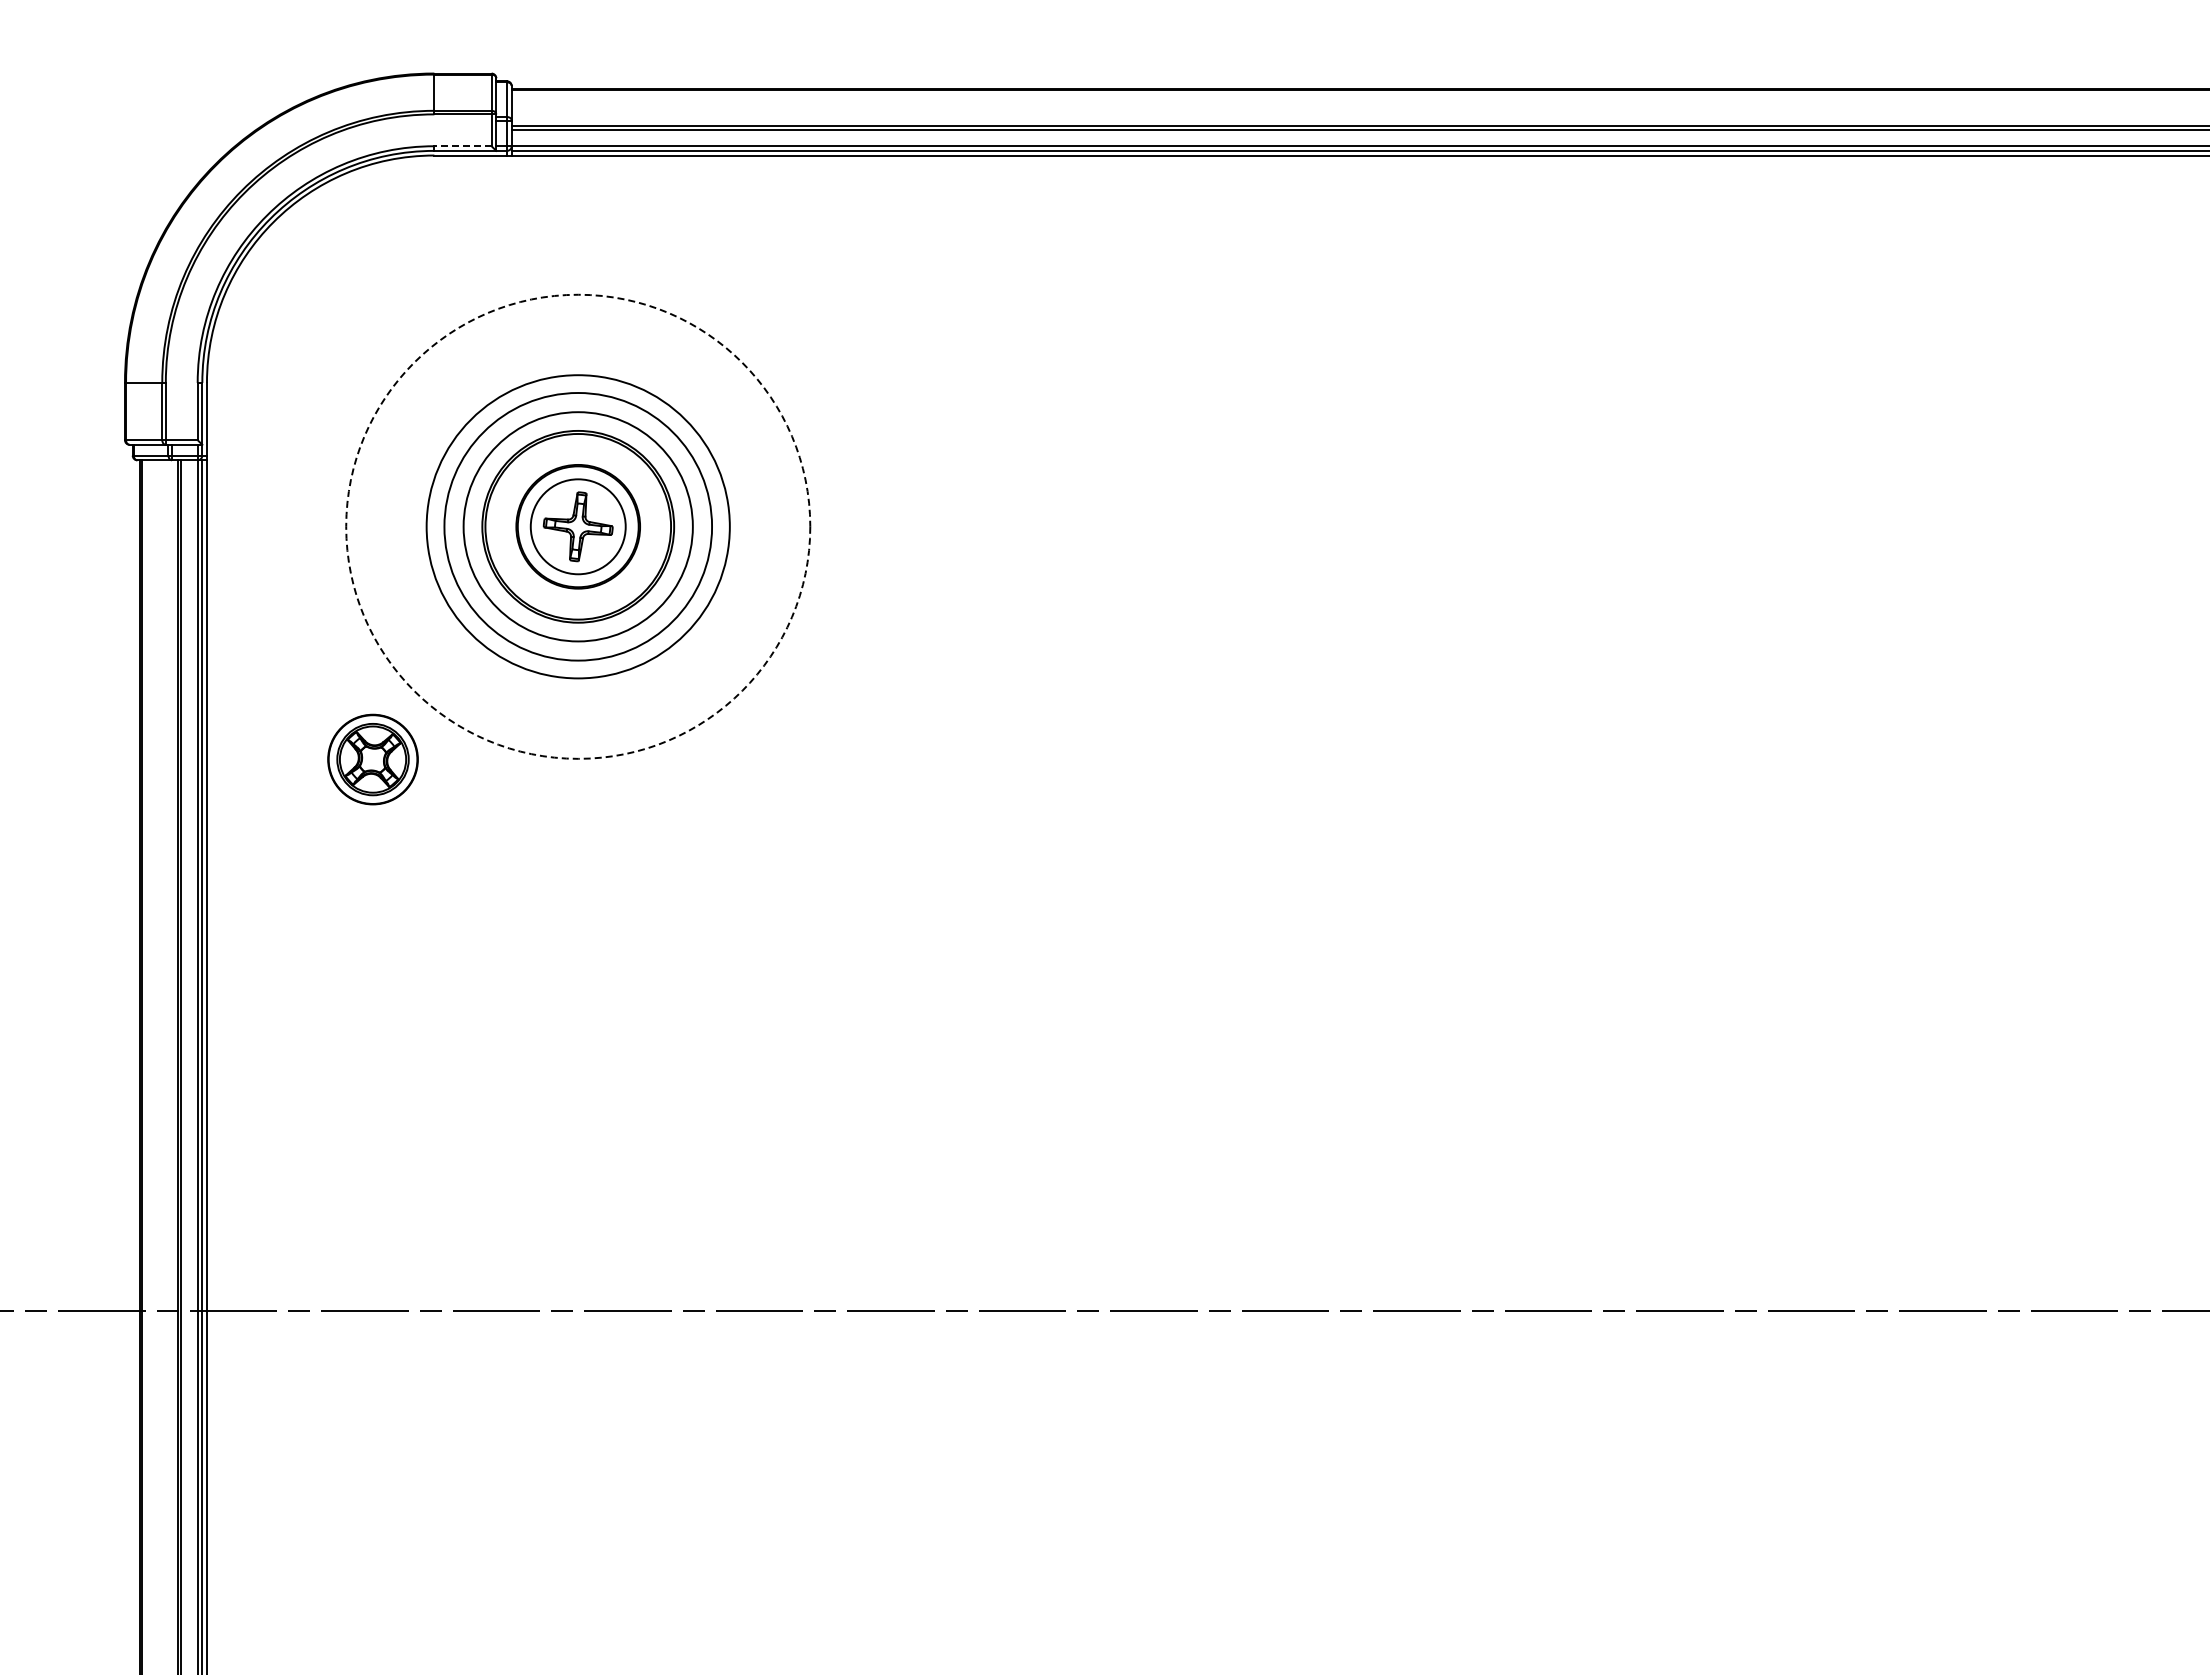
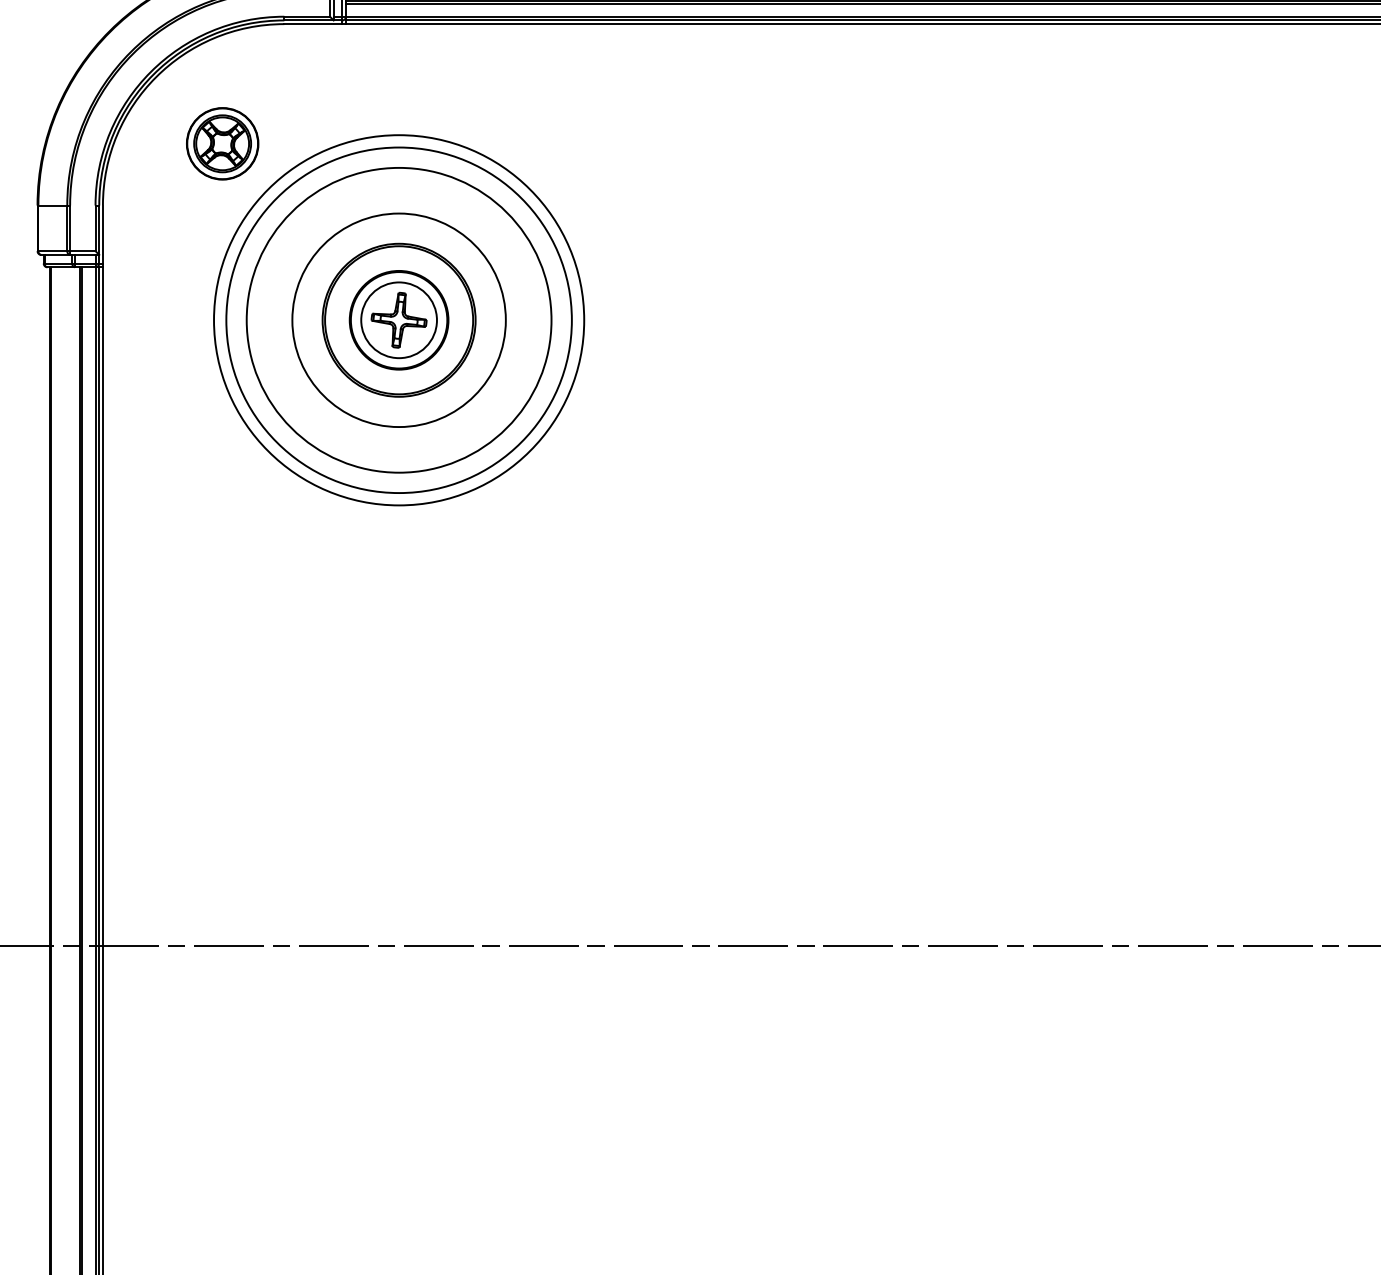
line: (463, 146) -> (307, 16), dashed -> solid
circle: (577, 526) -> (398, 320), size x1.43
circle: (578, 526) -> (399, 320), dashed -> solid
circle: (578, 526) -> (399, 320), size x1.67
part: (372, 759) -> (222, 143), moved

